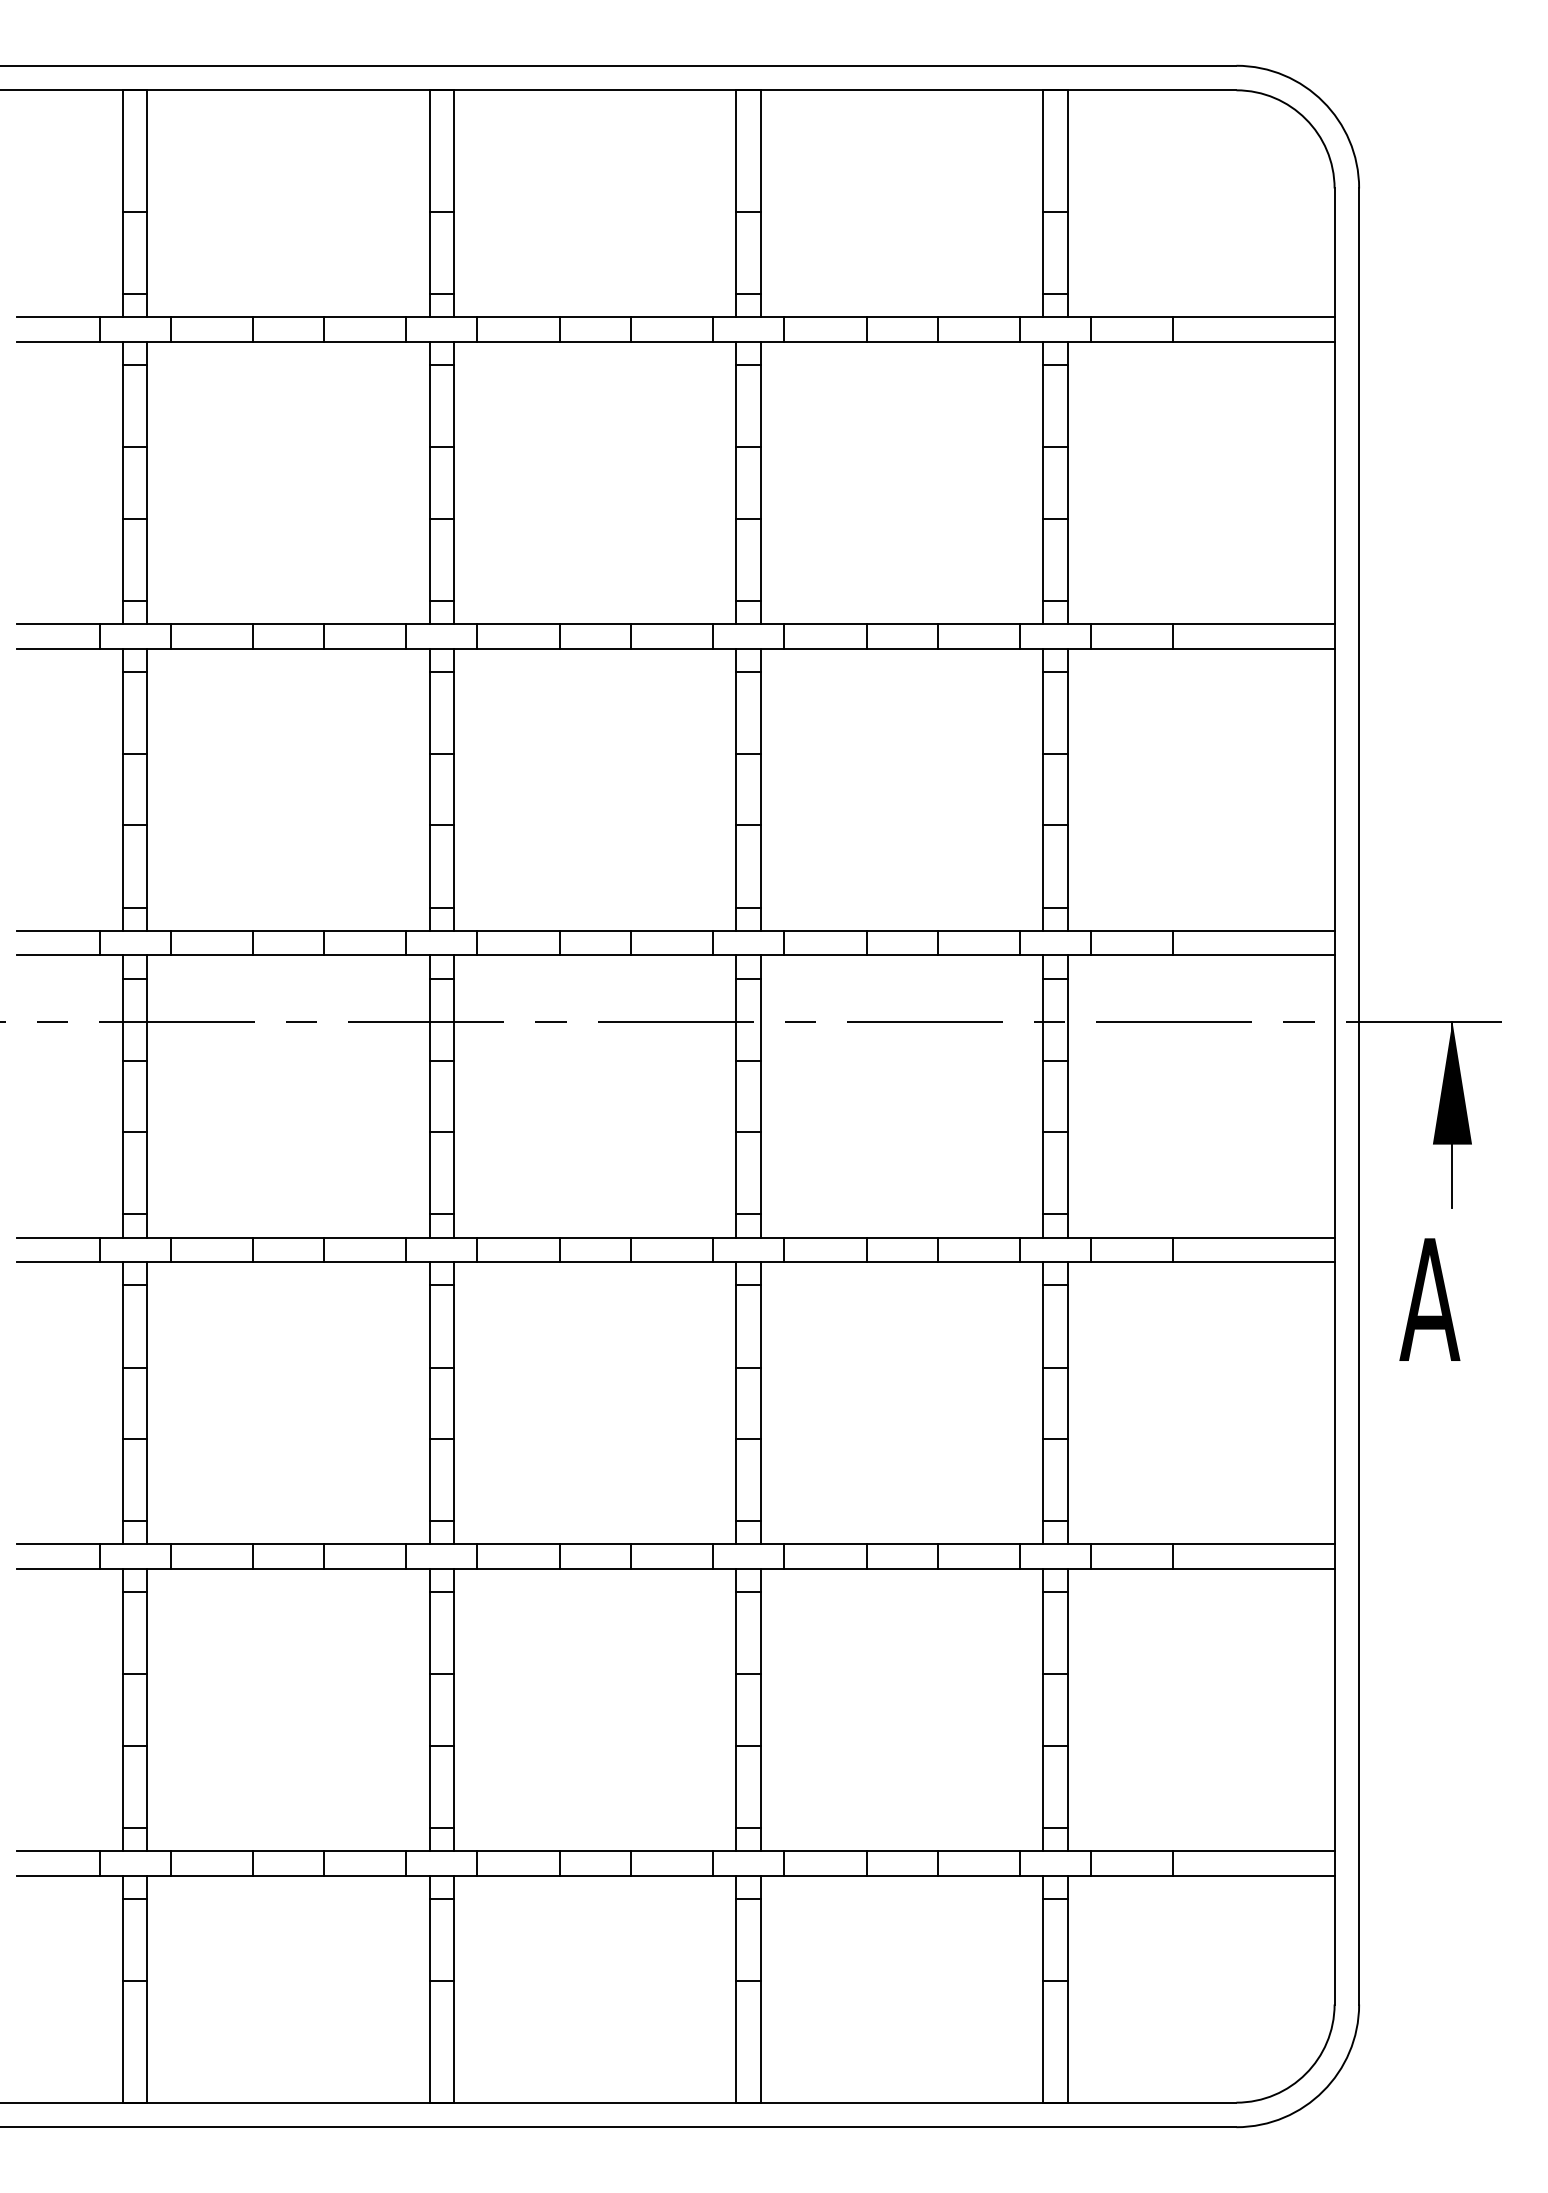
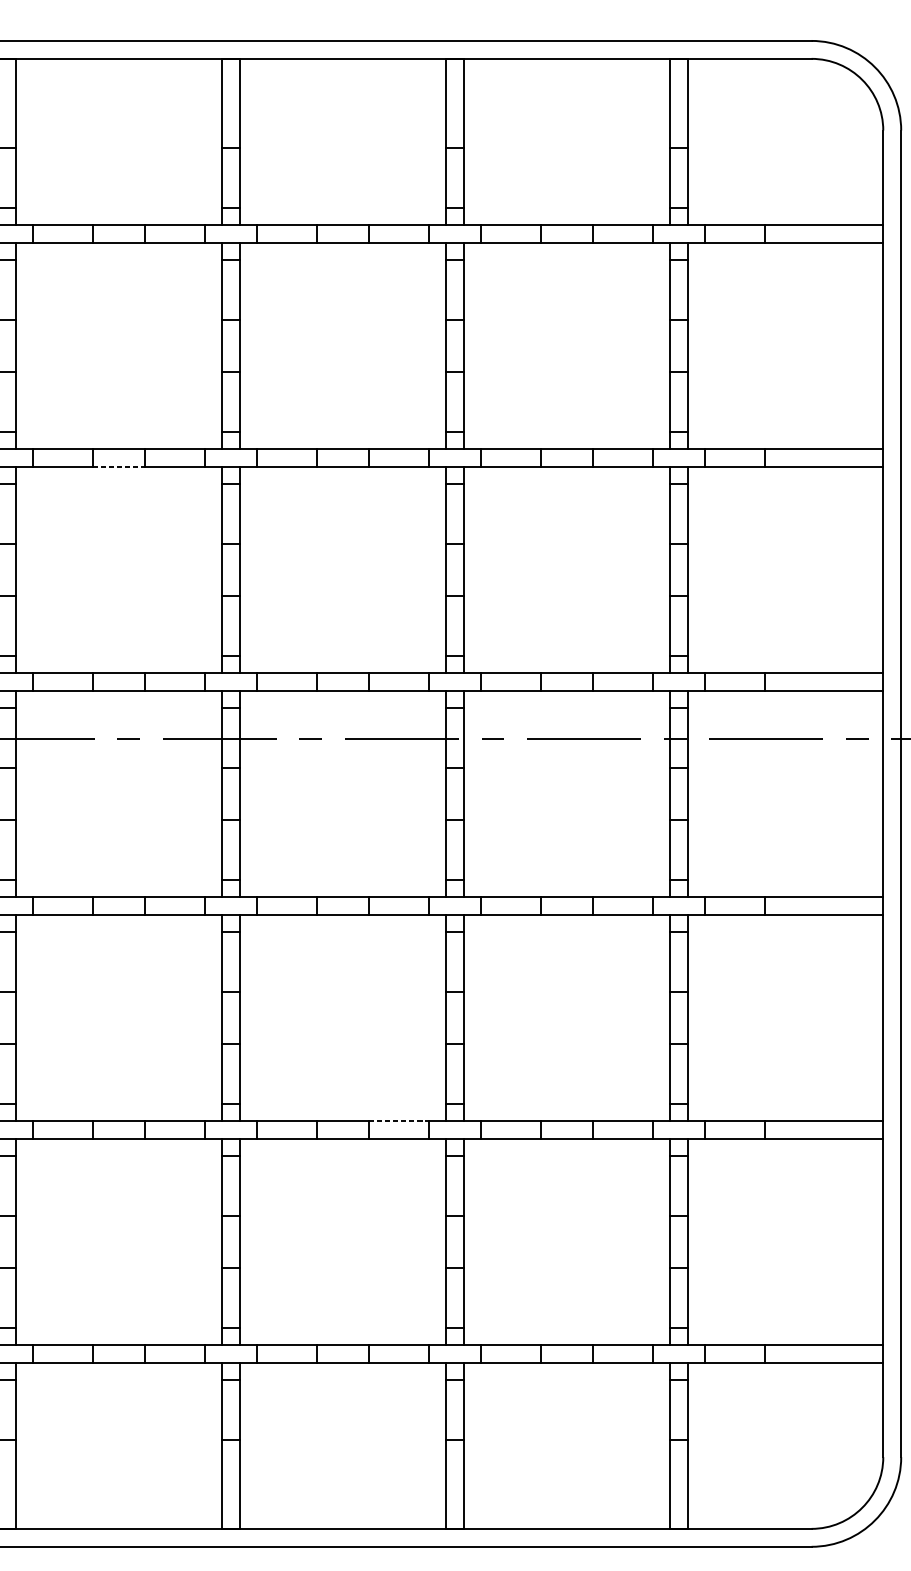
line: (288, 648) -> (119, 466), solid -> dashed
line: (672, 1544) -> (399, 1121), solid -> dashed

